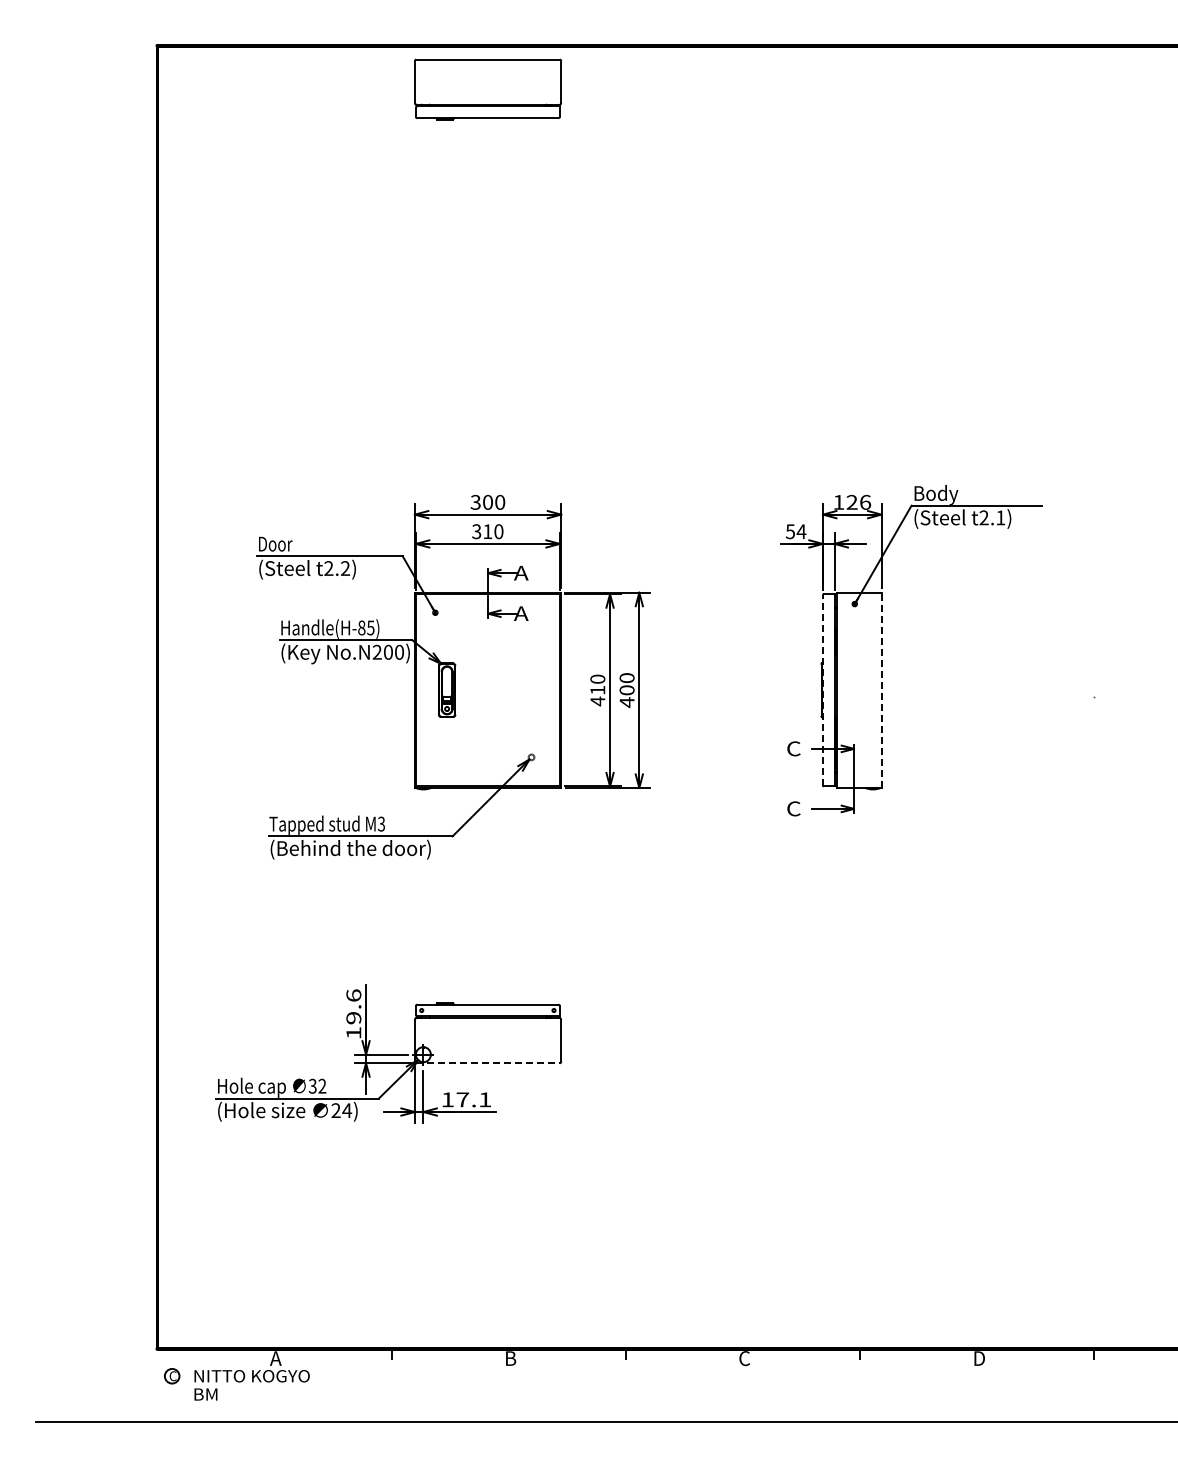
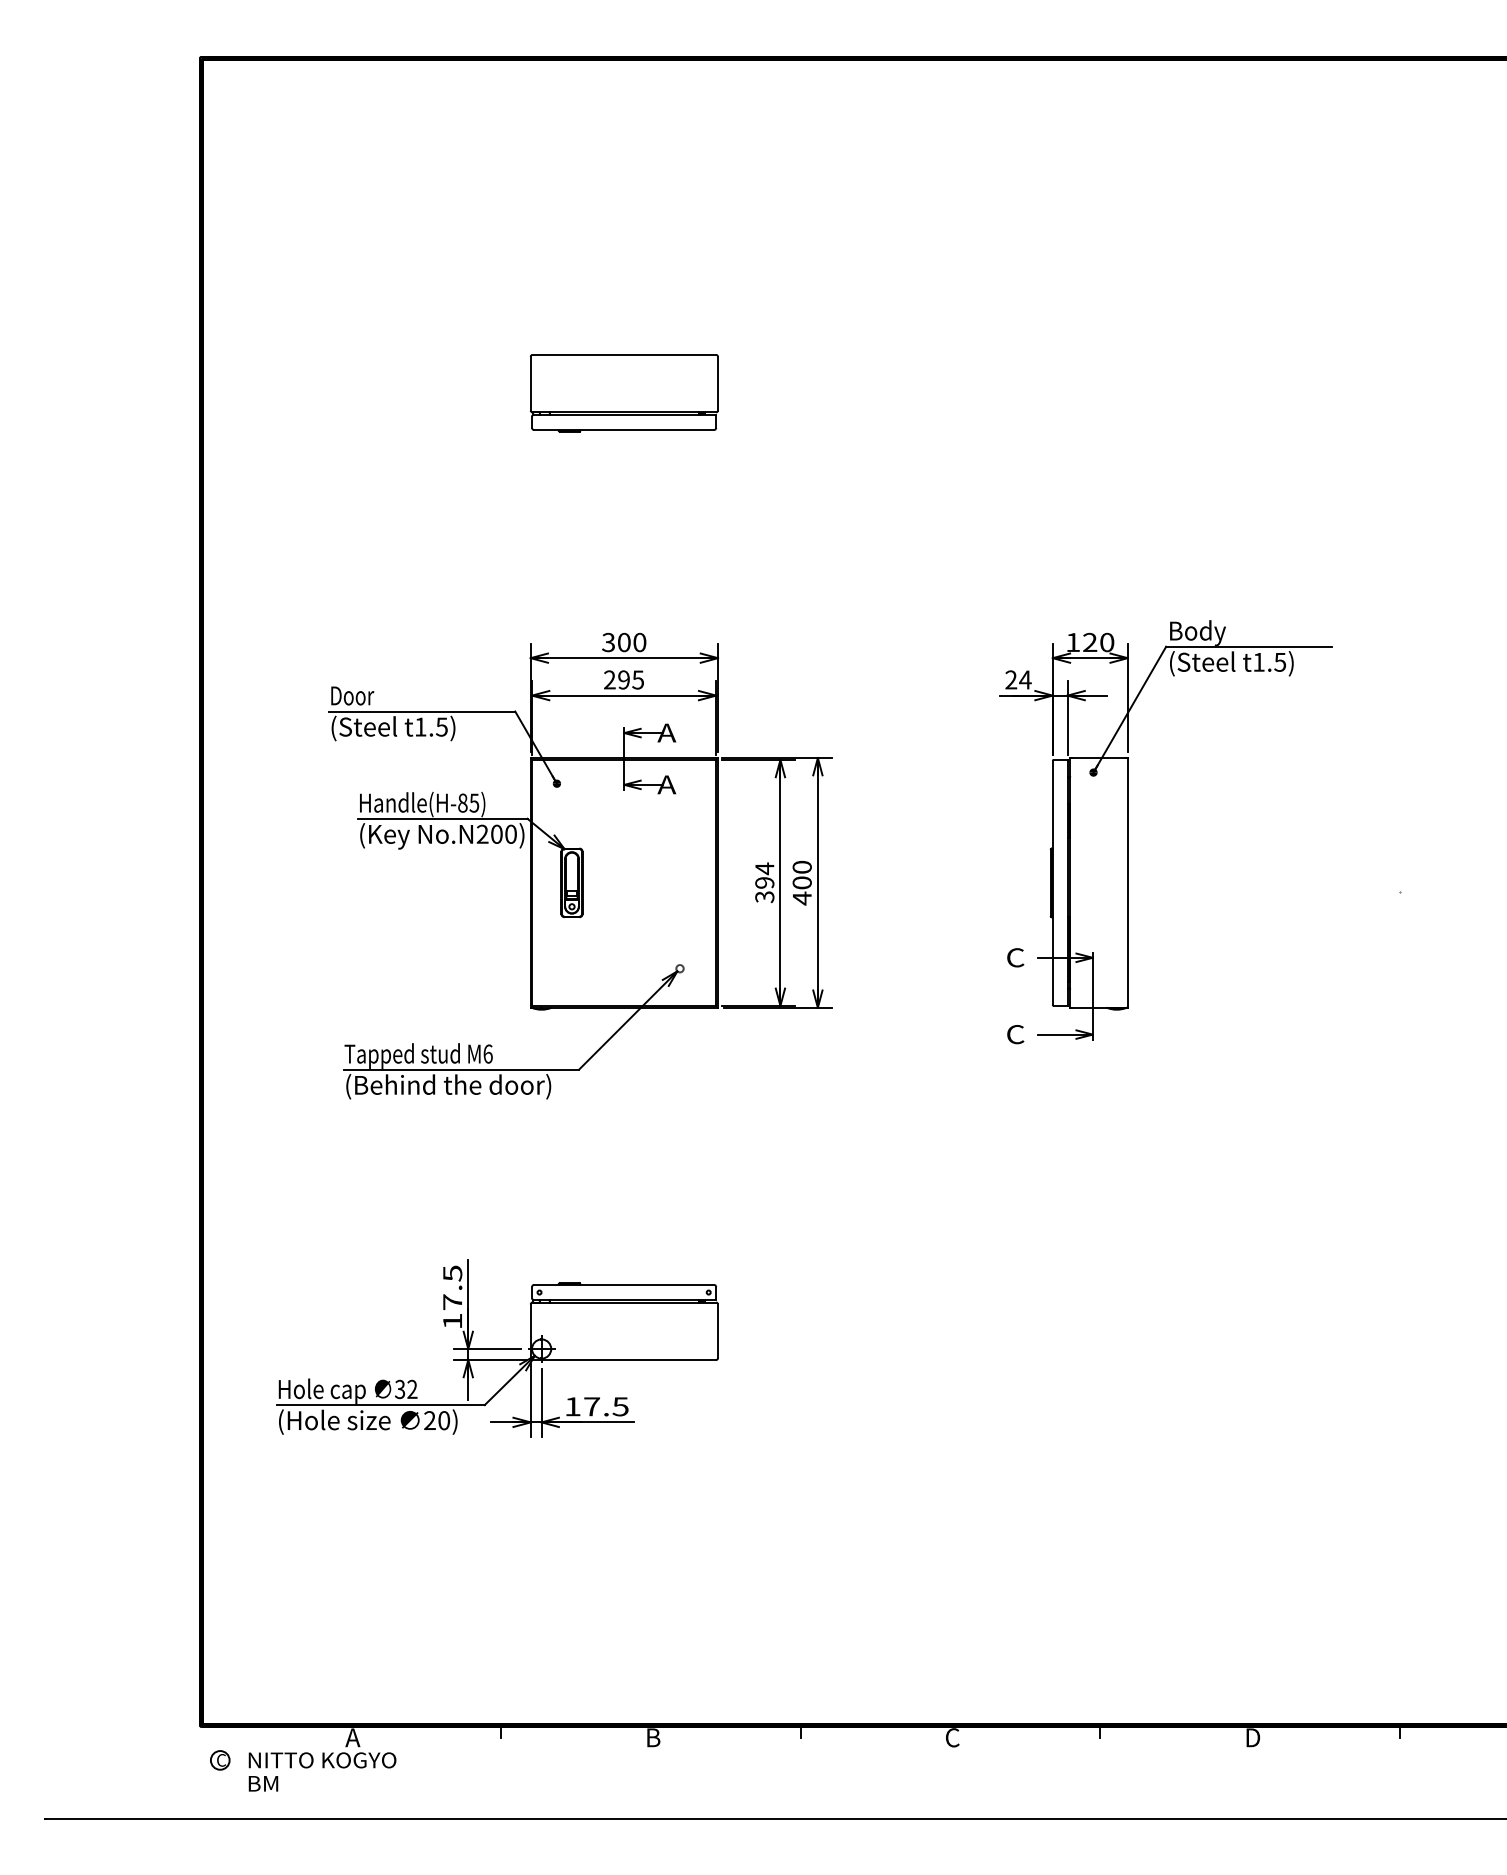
part: (488, 89) -> (624, 393), moved
text: (865, 502) -> (1107, 642), 126 -> 120
text: (992, 517) -> (1269, 661), t2.1) -> t1.5)
text: (487, 531) -> (623, 679), 310 -> 295
text: (790, 531) -> (1011, 679), 54 -> 24
text: (337, 568) -> (431, 727), t2.2) -> t1.5)
line: (822, 689) -> (1052, 881), dashed -> solid
text: (597, 690) -> (764, 883), 410 -> 394
line: (881, 690) -> (1127, 883), dashed -> solid
text: (381, 823) -> (488, 1053), M3 -> M6
text: (353, 1006) -> (452, 1287), 19.6 -> 17.5
line: (488, 1063) -> (624, 1360), dashed -> solid
text: (484, 1099) -> (619, 1406), 17.1 -> 17.5
text: (347, 1110) -> (444, 1420), 24) -> 20)

